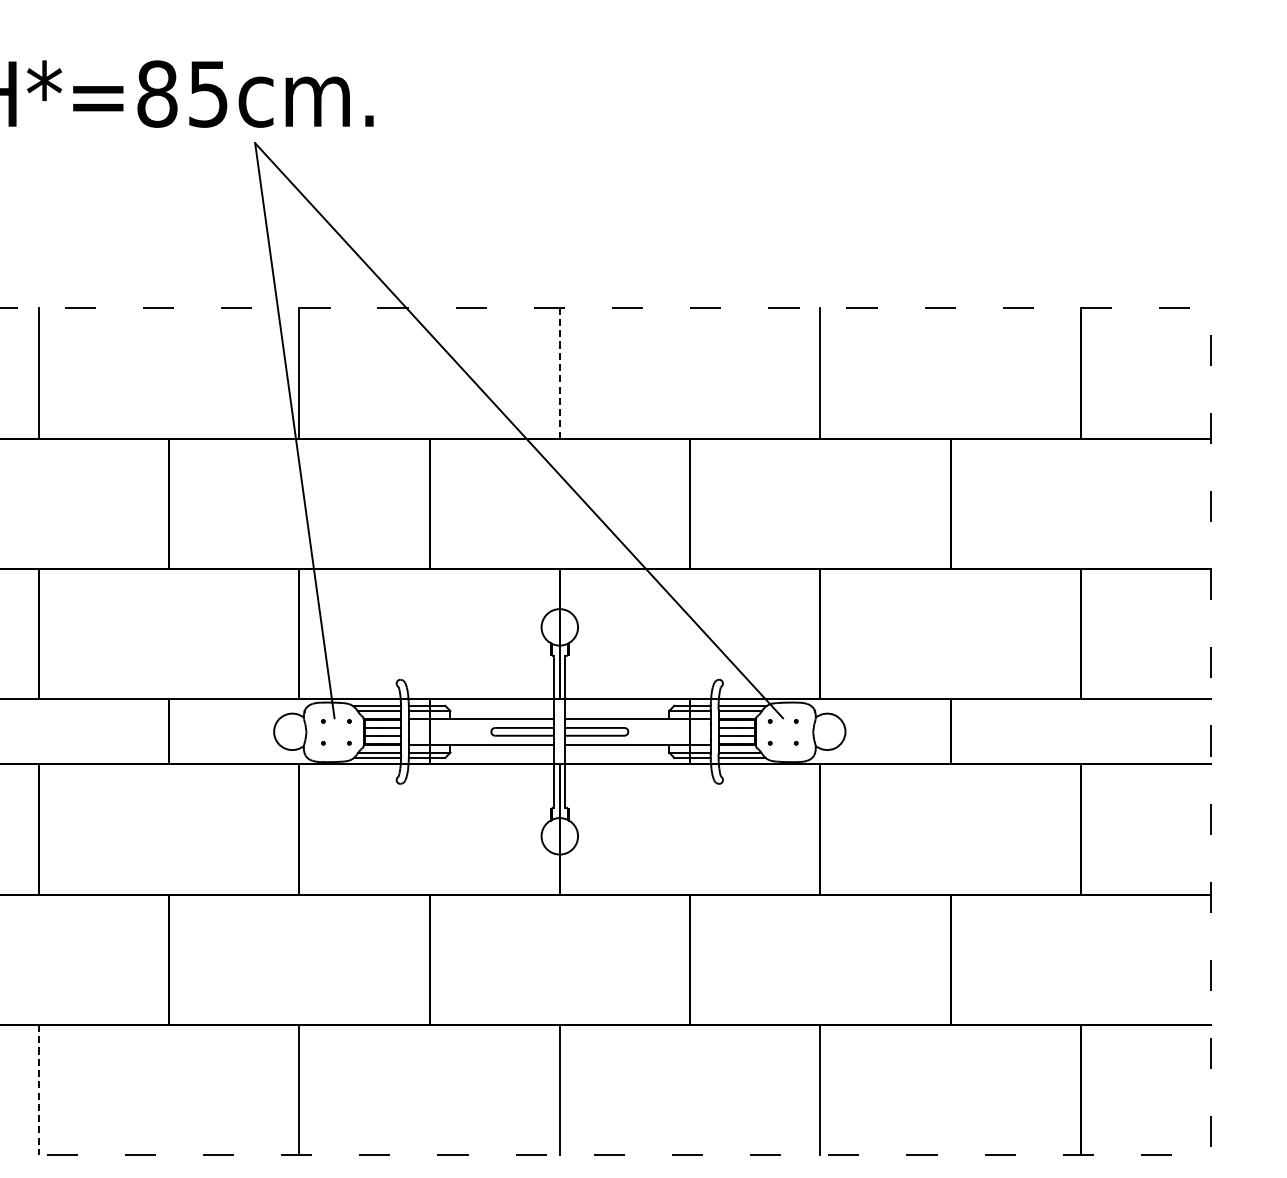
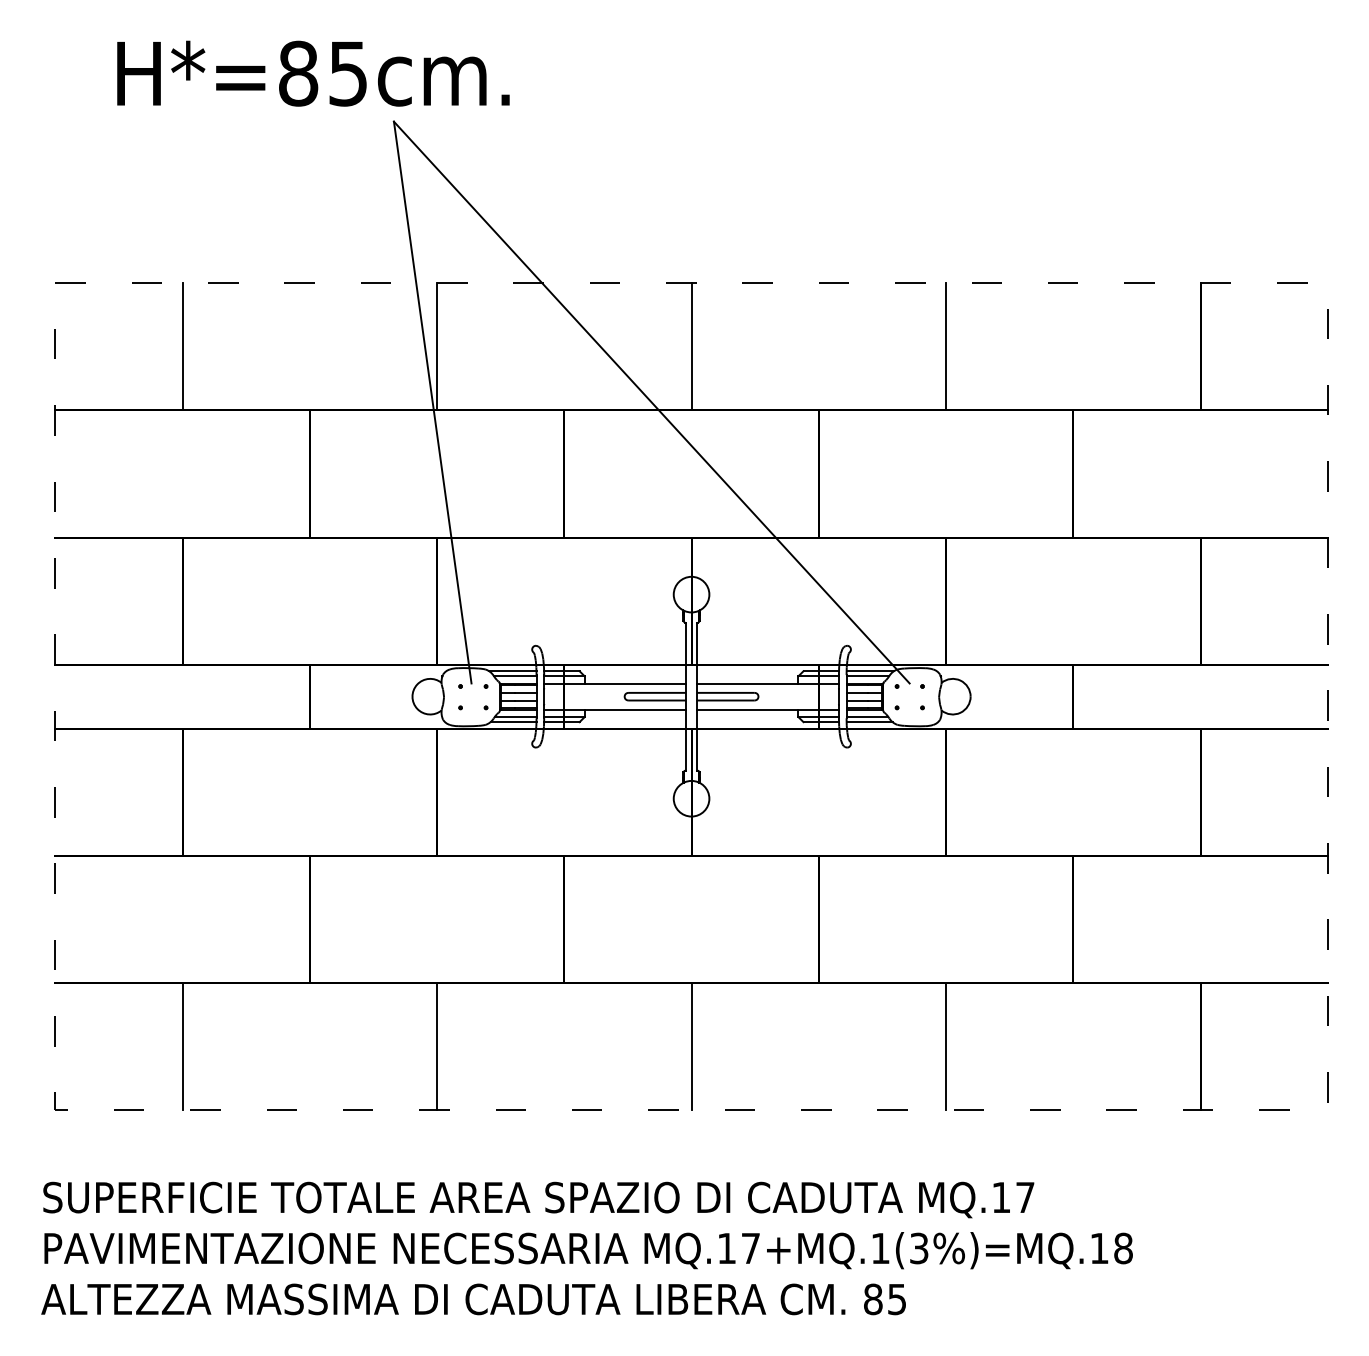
line: (559, 373) -> (691, 346), dashed -> solid
line: (38, 1089) -> (182, 1046), dashed -> solid

